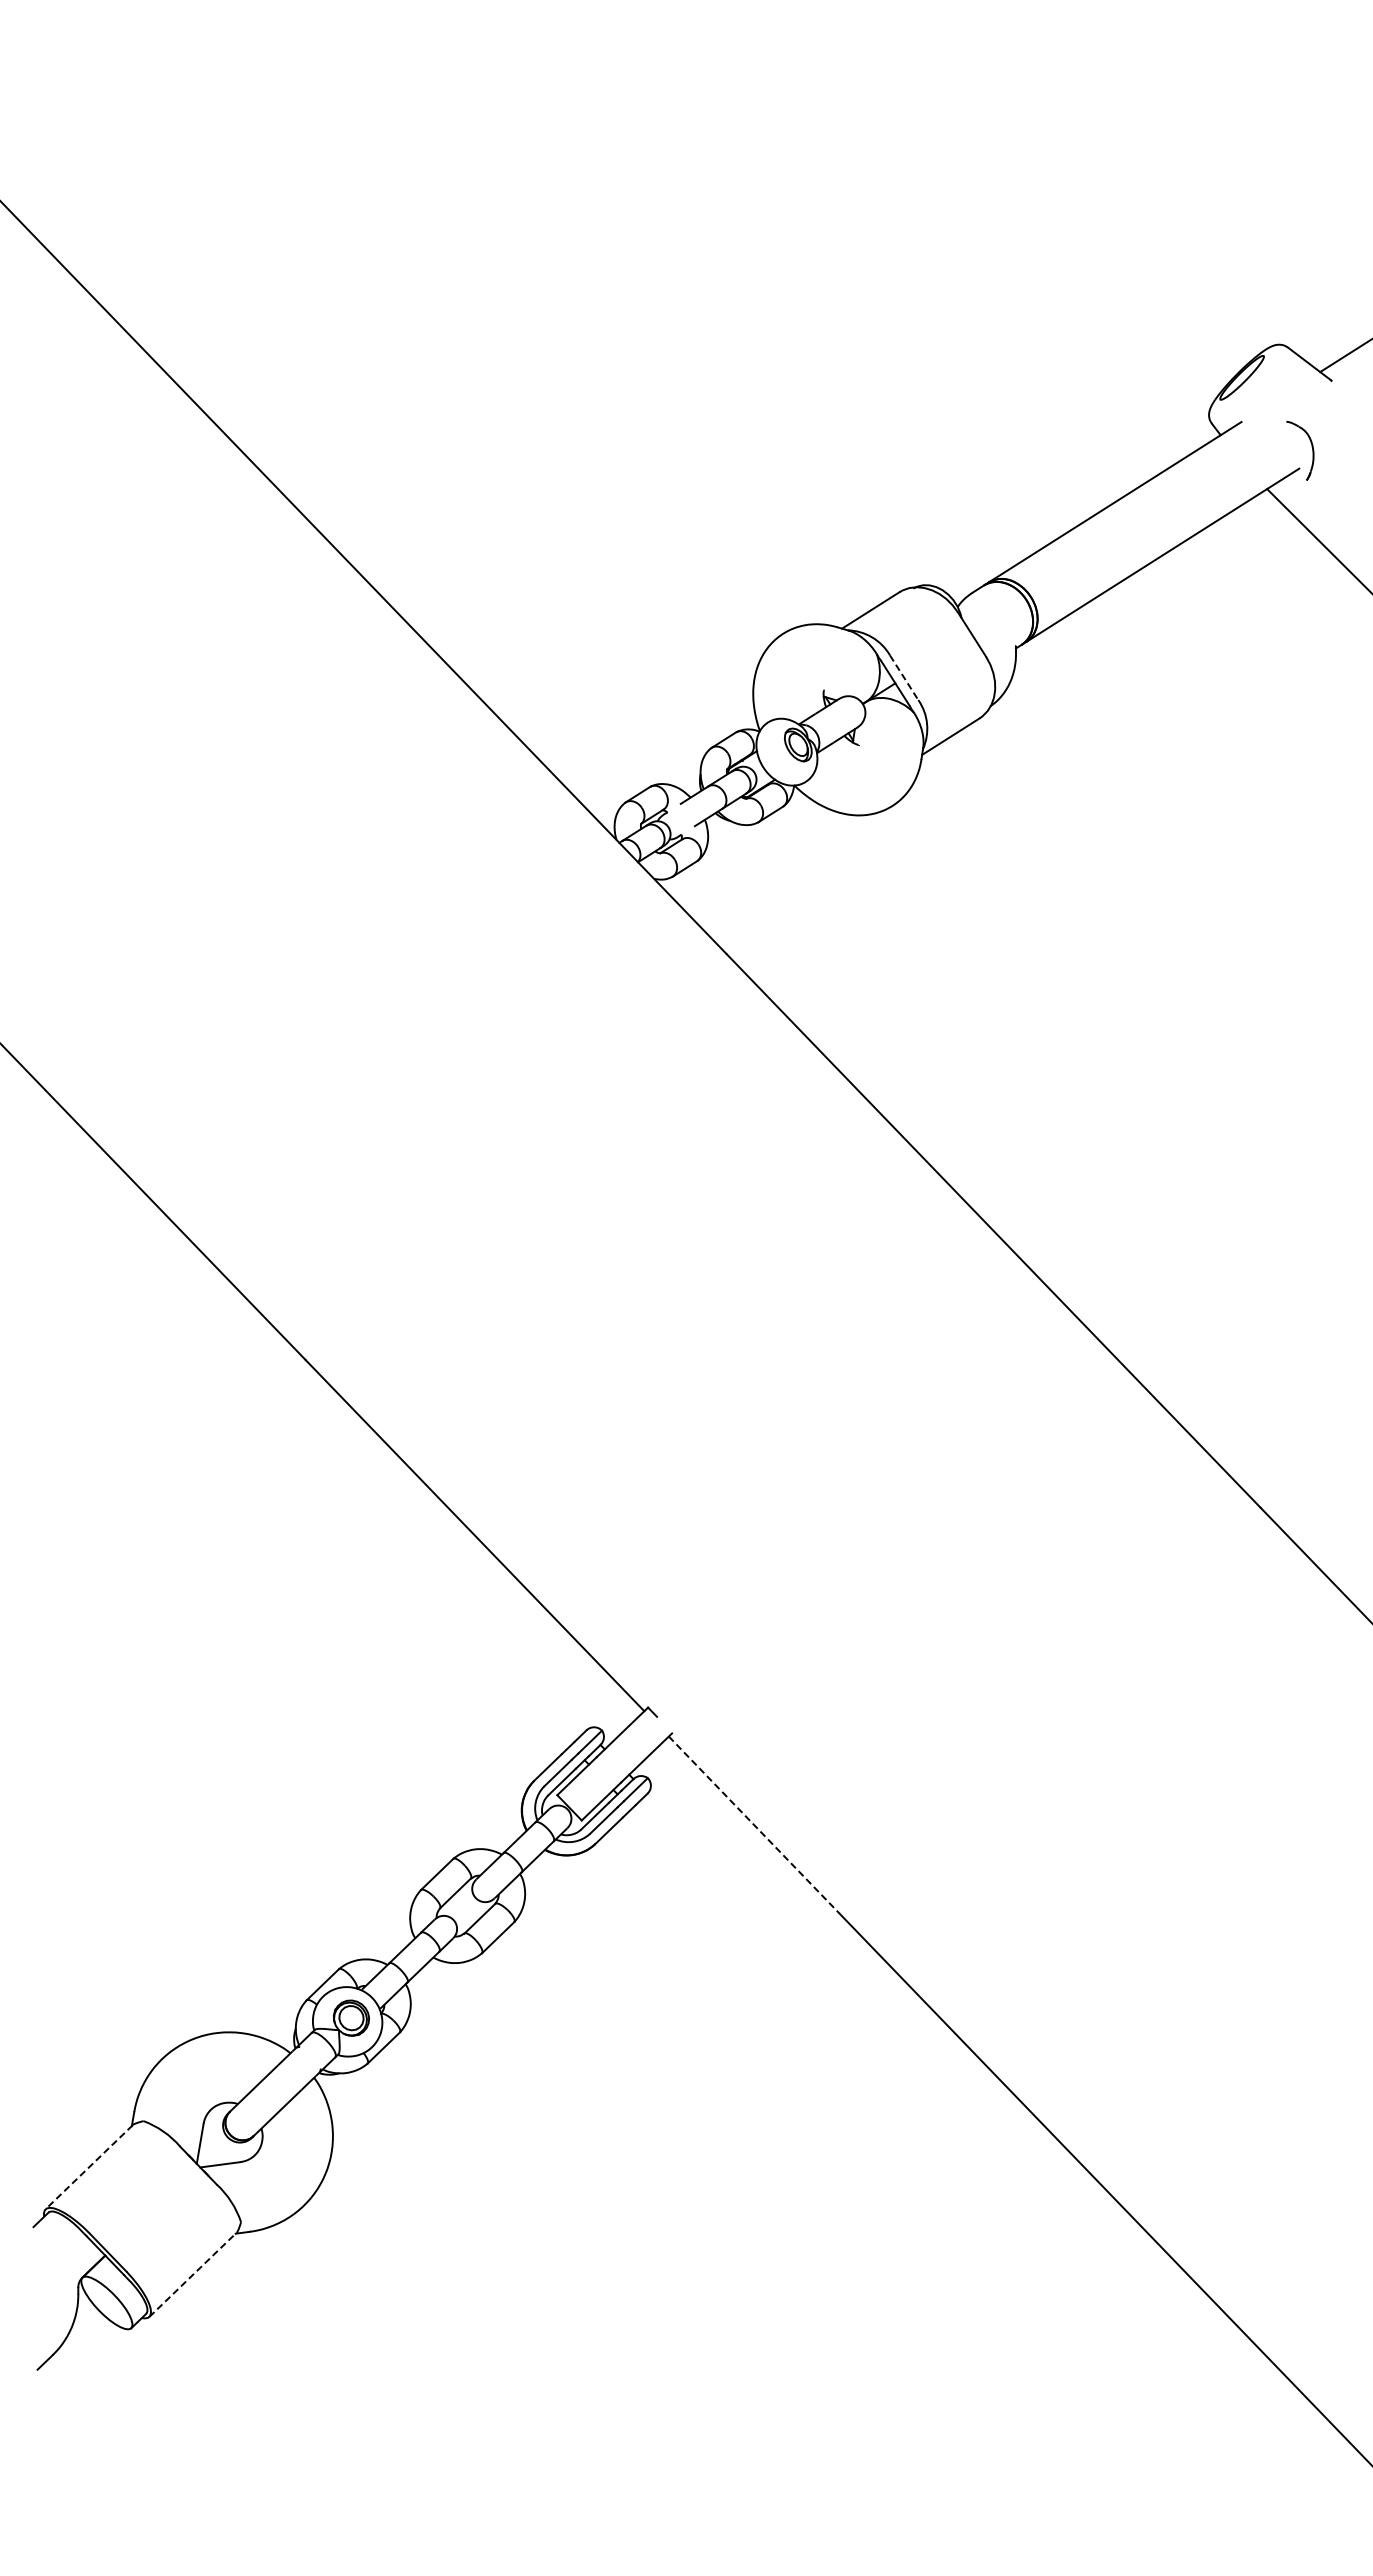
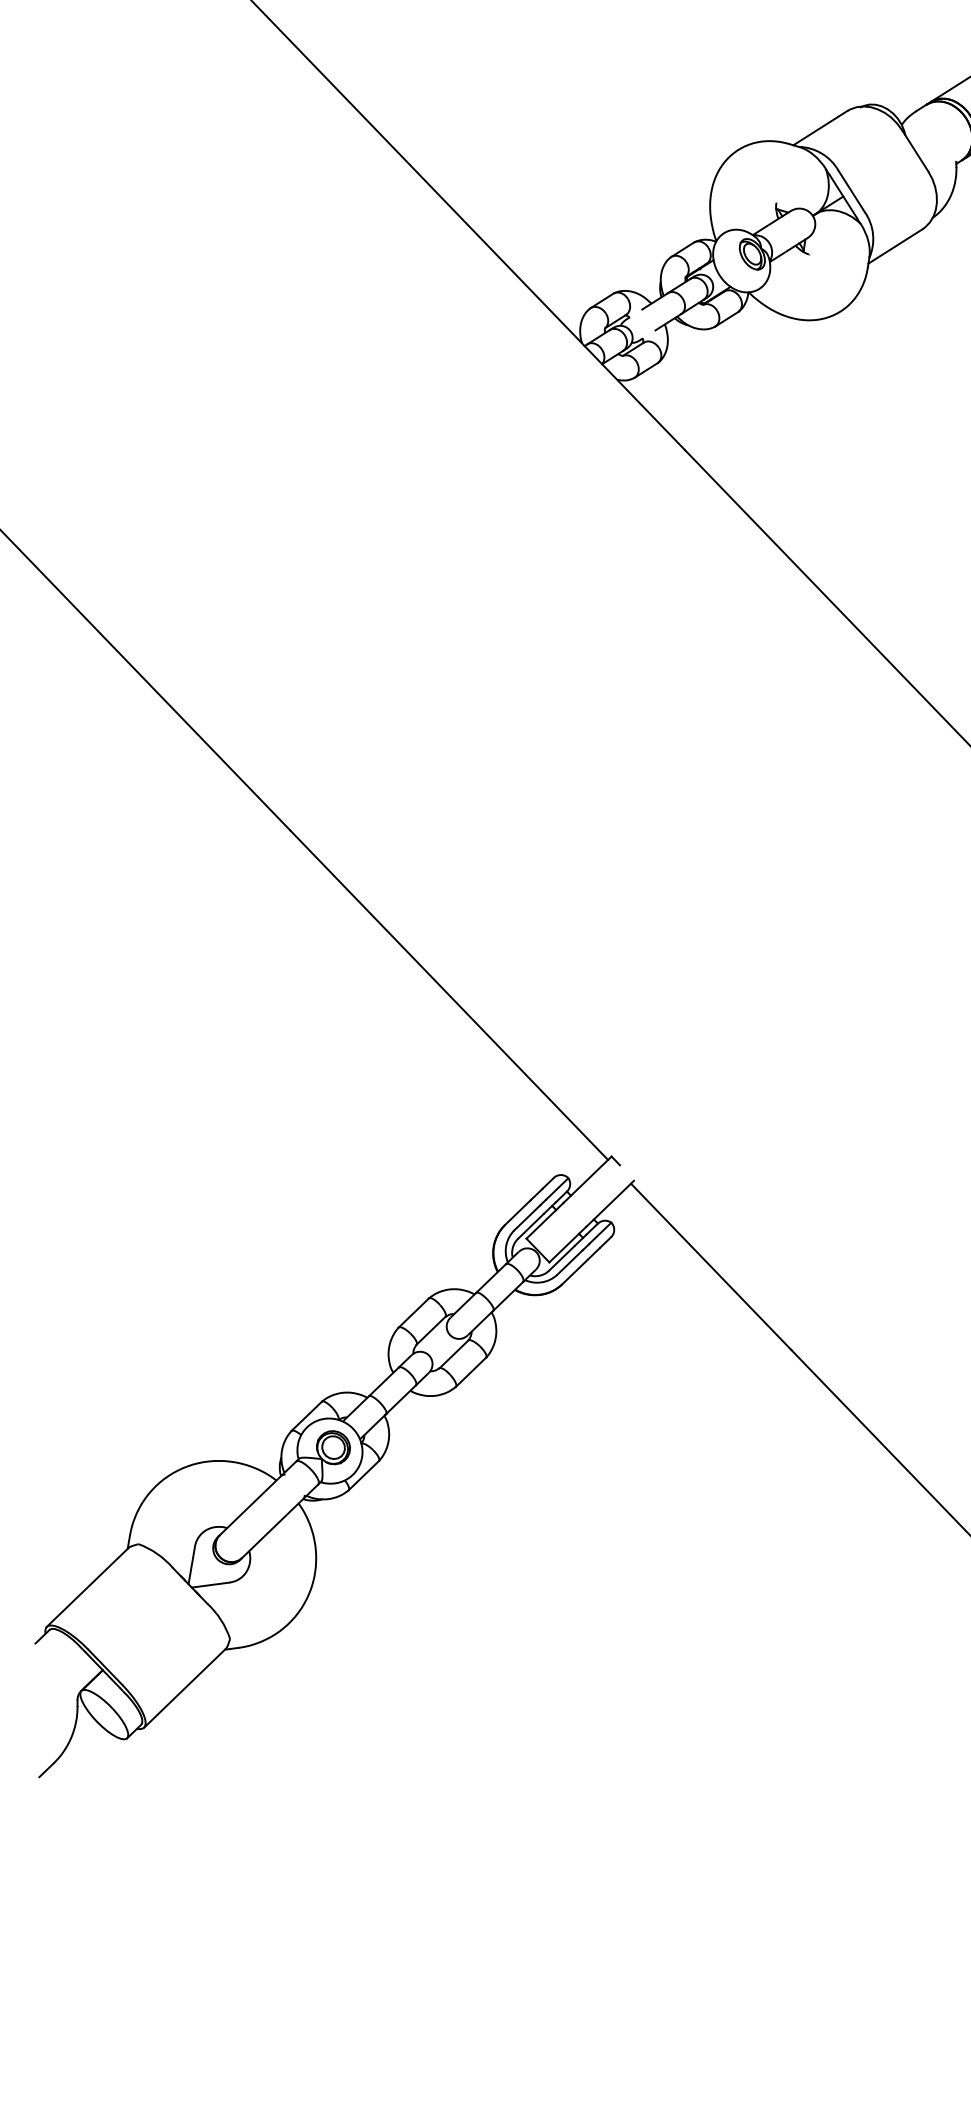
line: (904, 678) -> (851, 191), dashed -> solid
line: (754, 1825) -> (711, 1267), dashed -> solid
line: (88, 2167) -> (87, 1587), dashed -> solid
line: (193, 2274) -> (185, 1687), dashed -> solid

